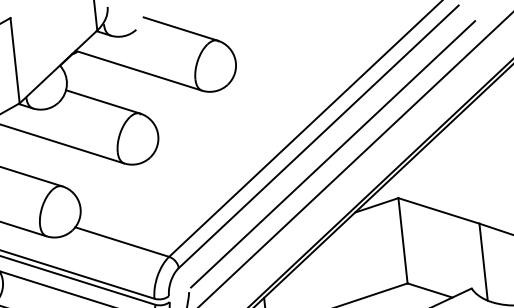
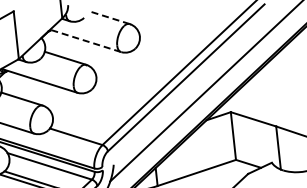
line: (181, 28) -> (109, 17), solid -> dashed
line: (138, 70) -> (85, 40), solid -> dashed
line: (331, 154) -> (193, 87), removed

